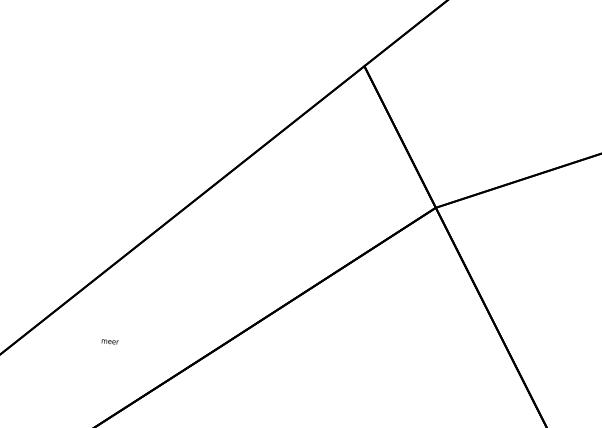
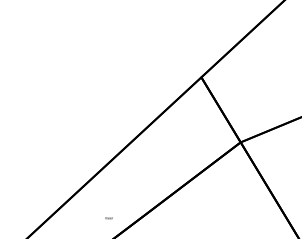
text: (108, 341) -> (108, 218), moved

